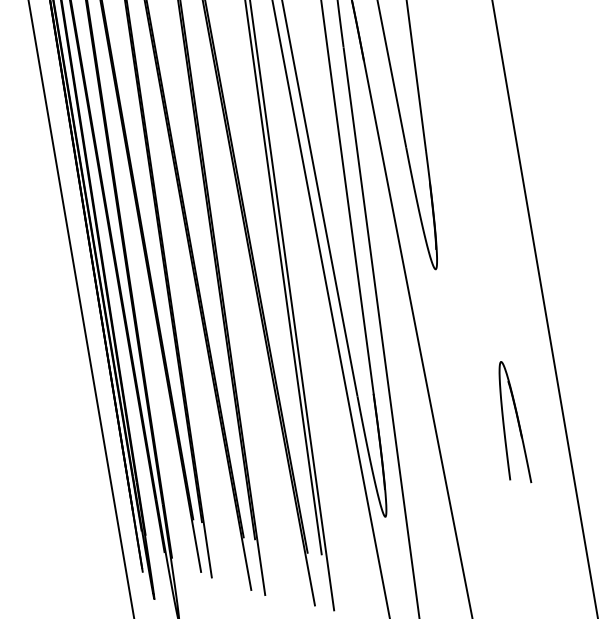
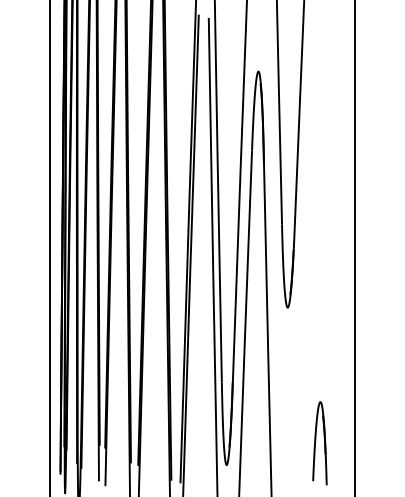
part: (510, 423) -> (319, 443), moved

